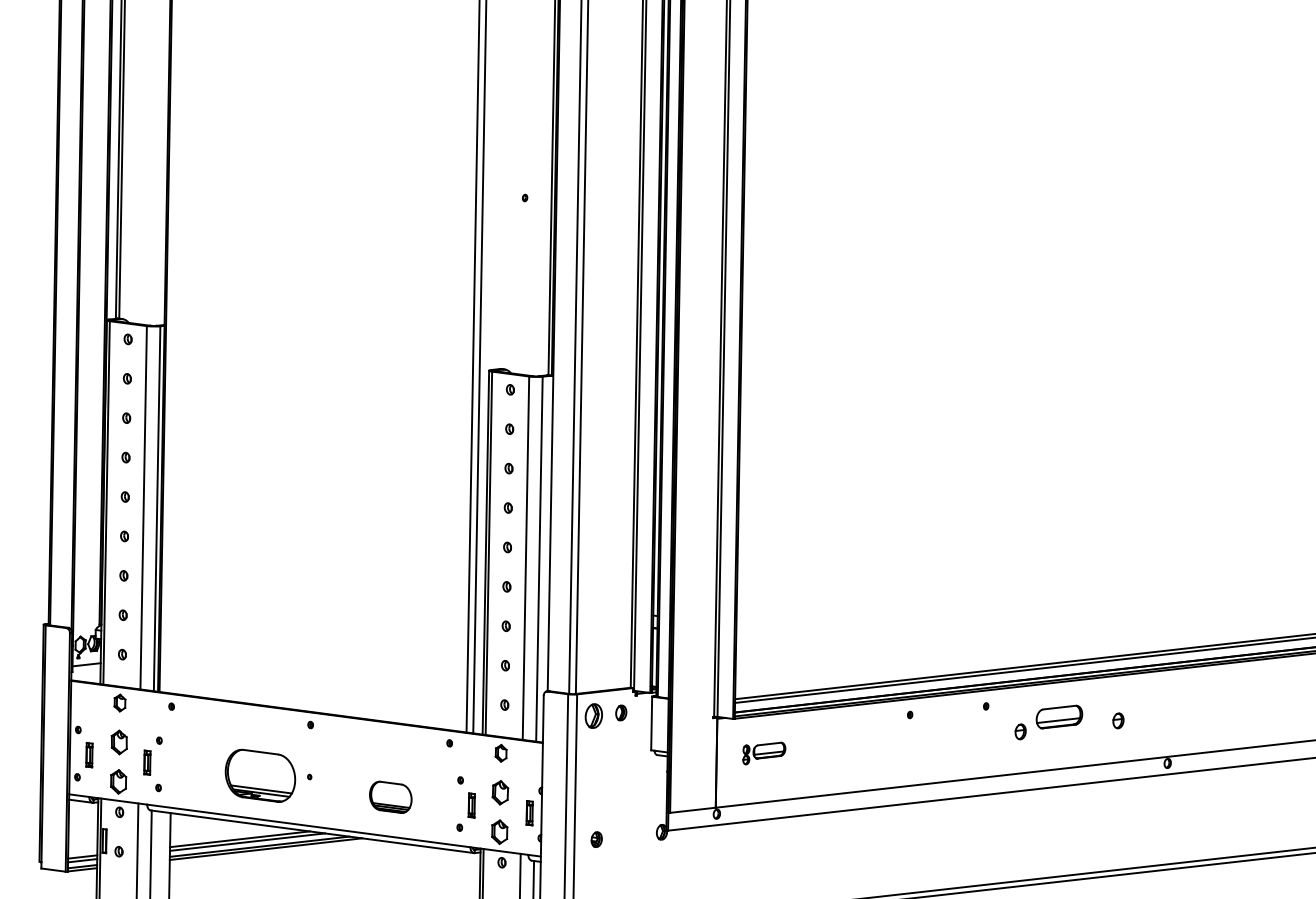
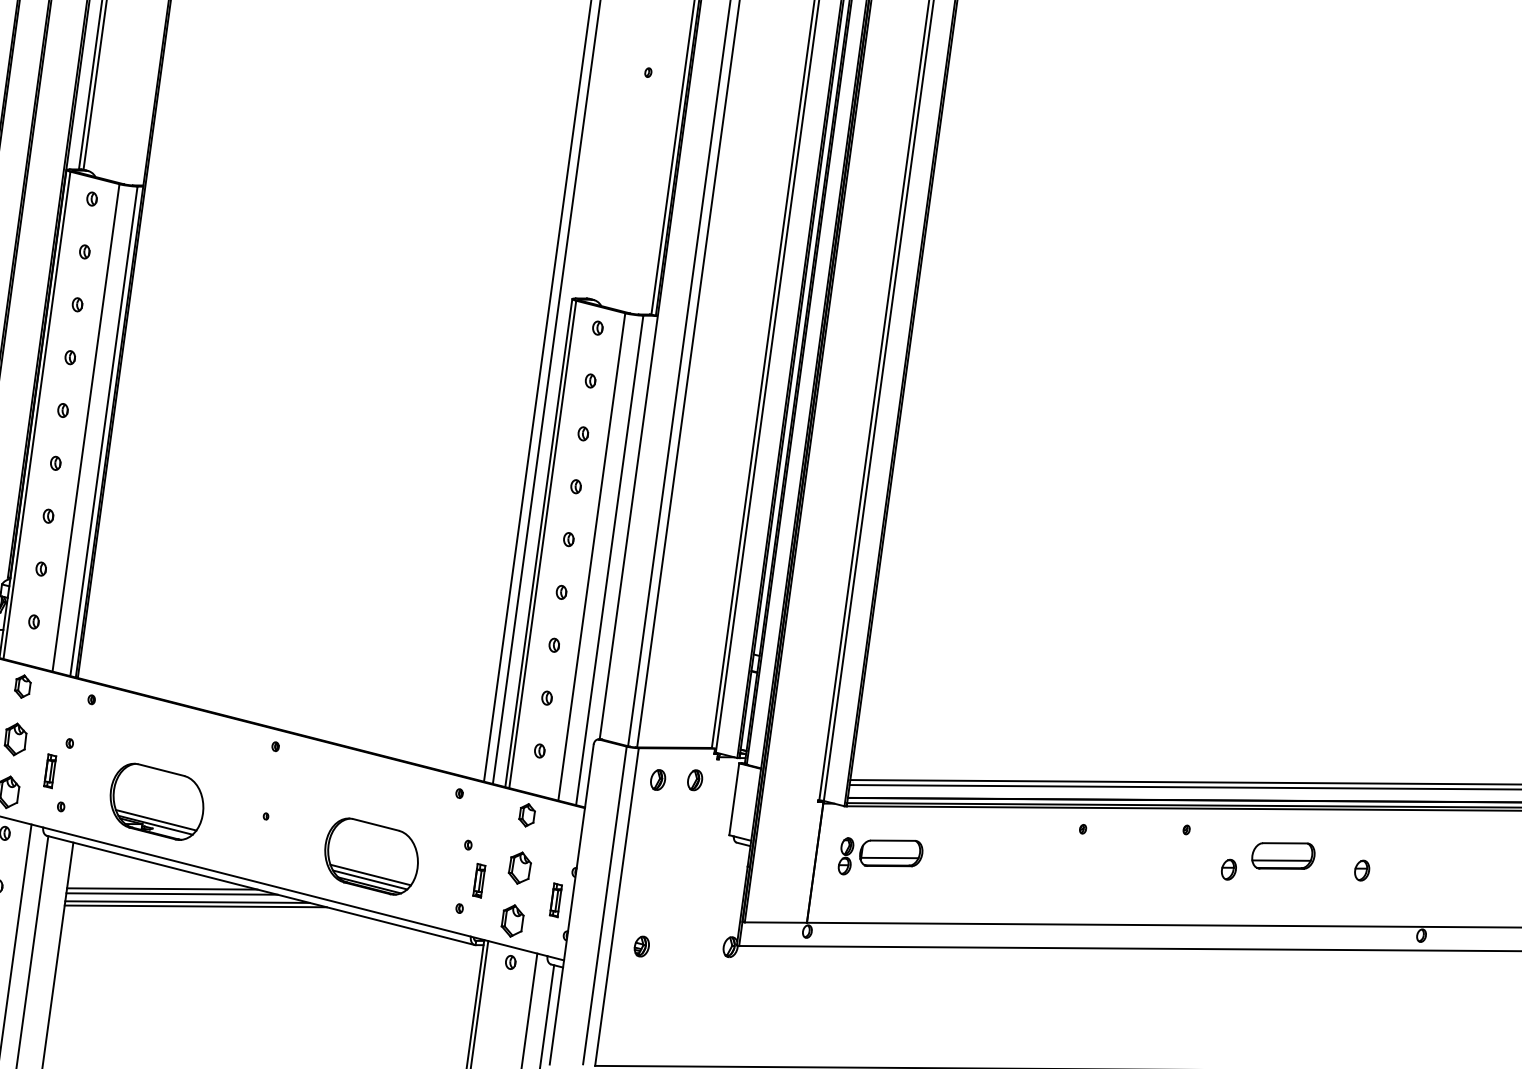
part: (594, 715) -> (658, 779), size x0.62
part: (764, 753) -> (881, 857), size x1.43
part: (260, 775) -> (157, 801), moved
part: (390, 797) -> (371, 856), size x1.67

